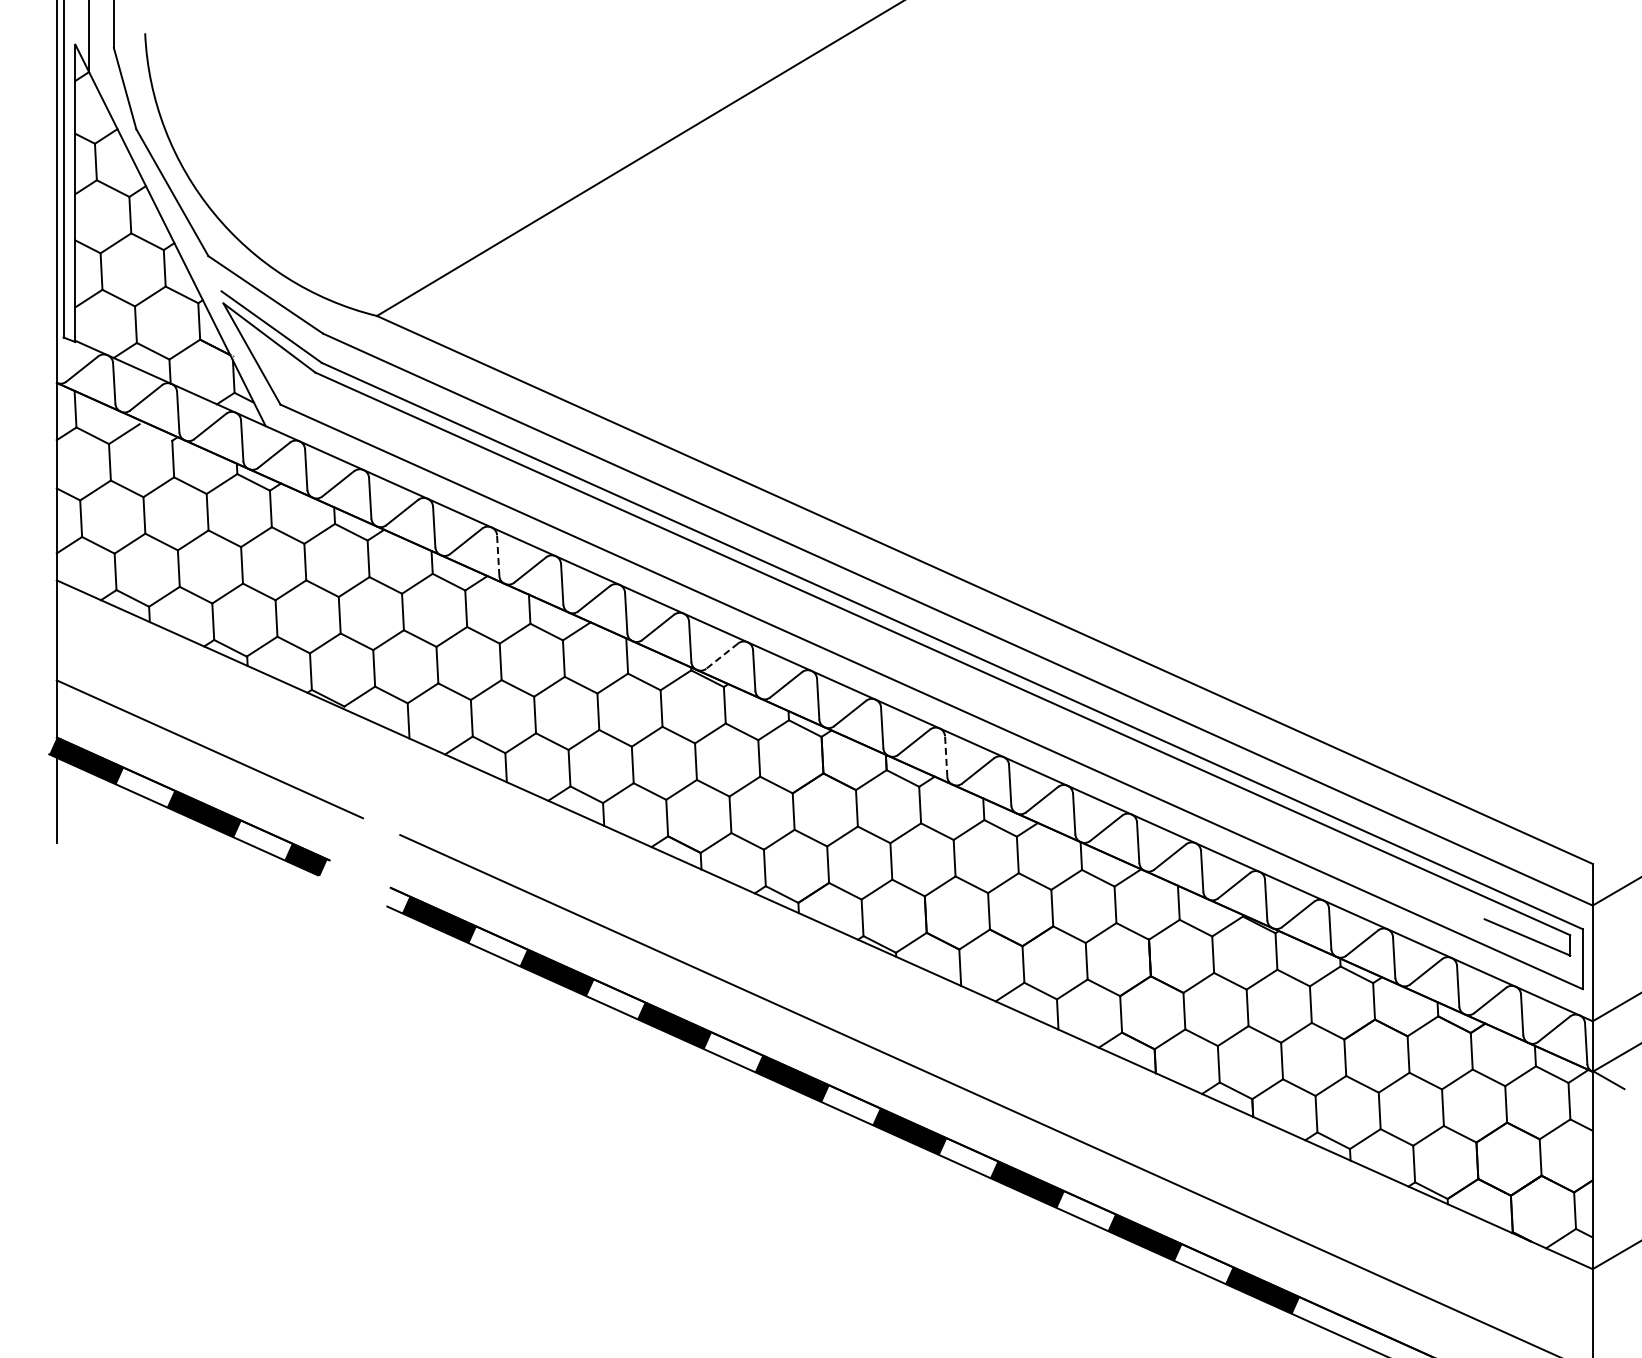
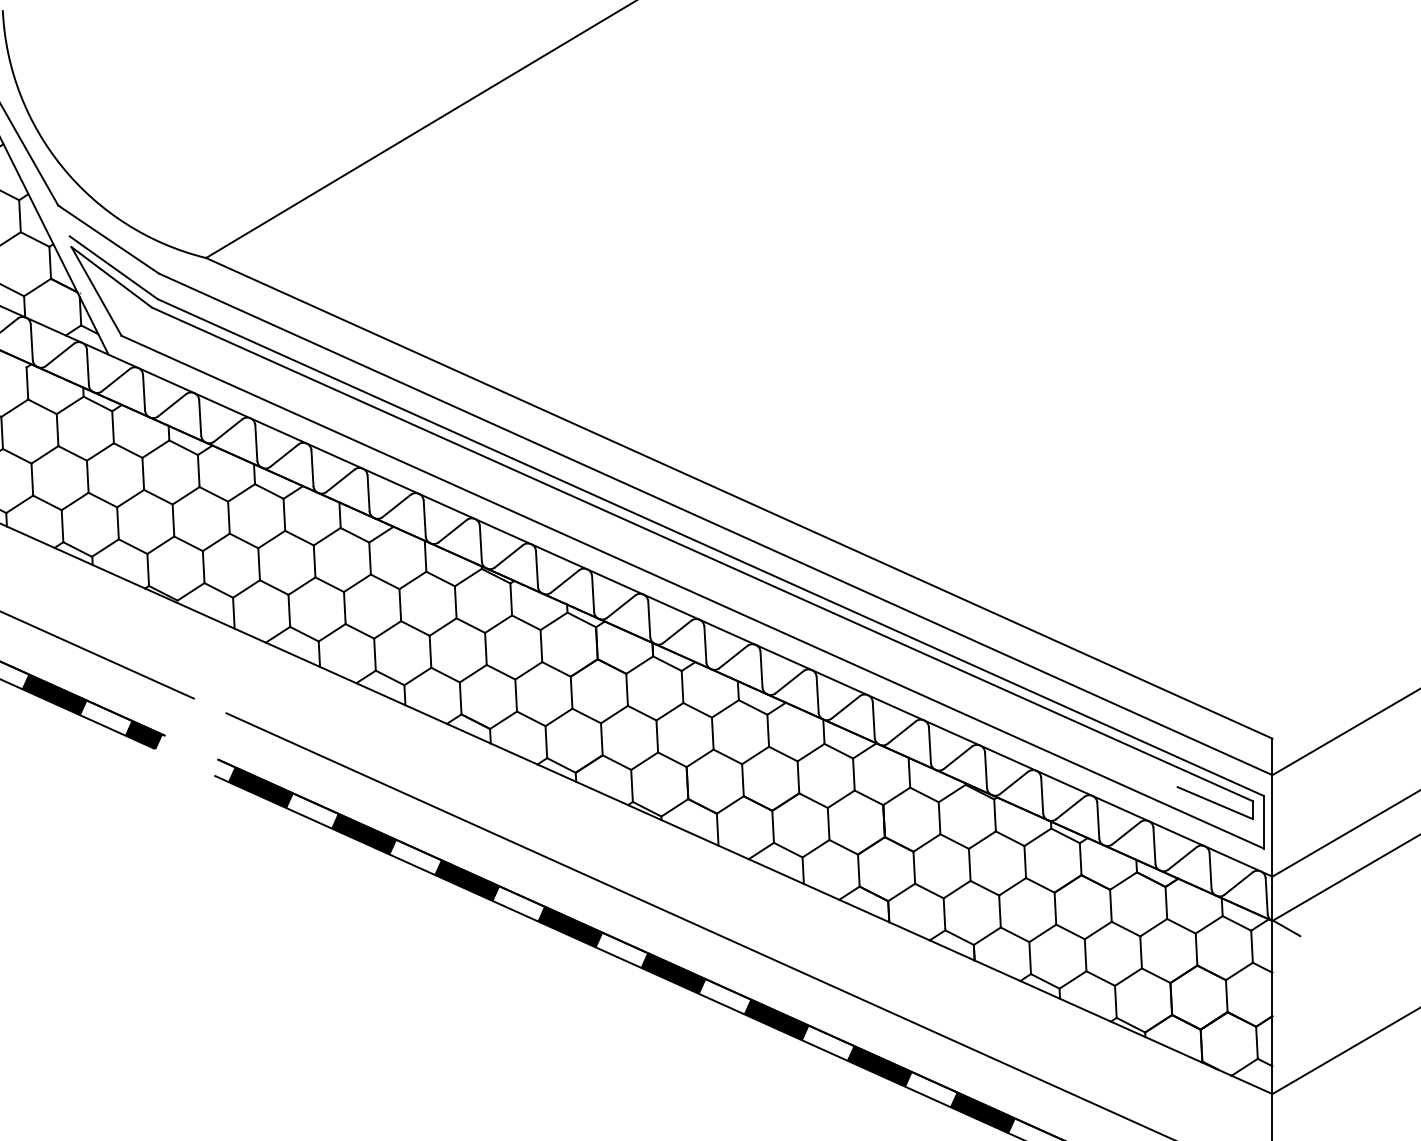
line: (498, 555) -> (312, 468), dashed -> solid
line: (721, 656) -> (508, 556), dashed -> solid
line: (946, 756) -> (705, 644), dashed -> solid

